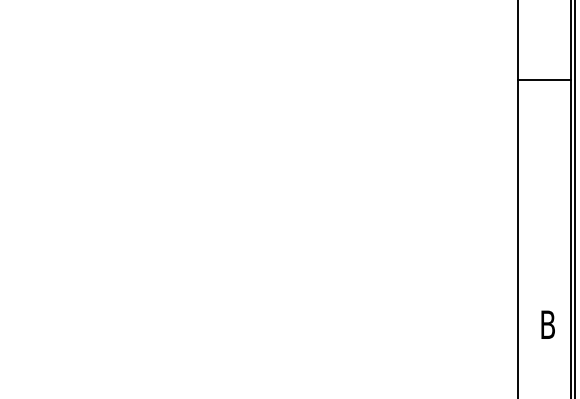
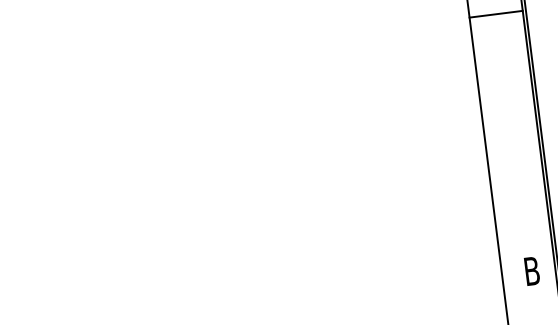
line: (544, 80) -> (496, 14), moved

